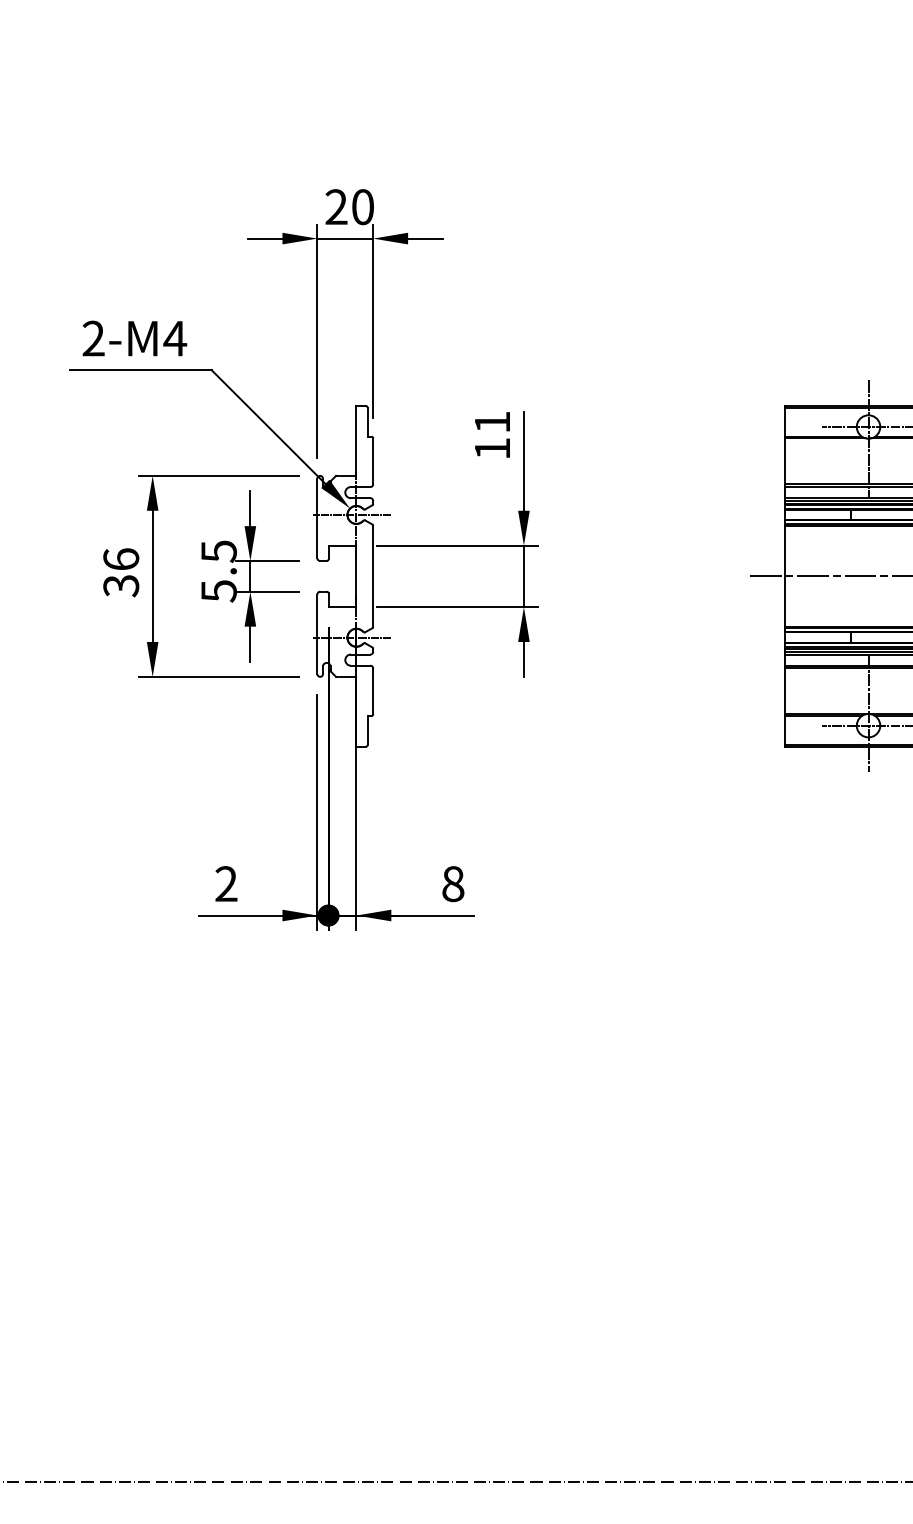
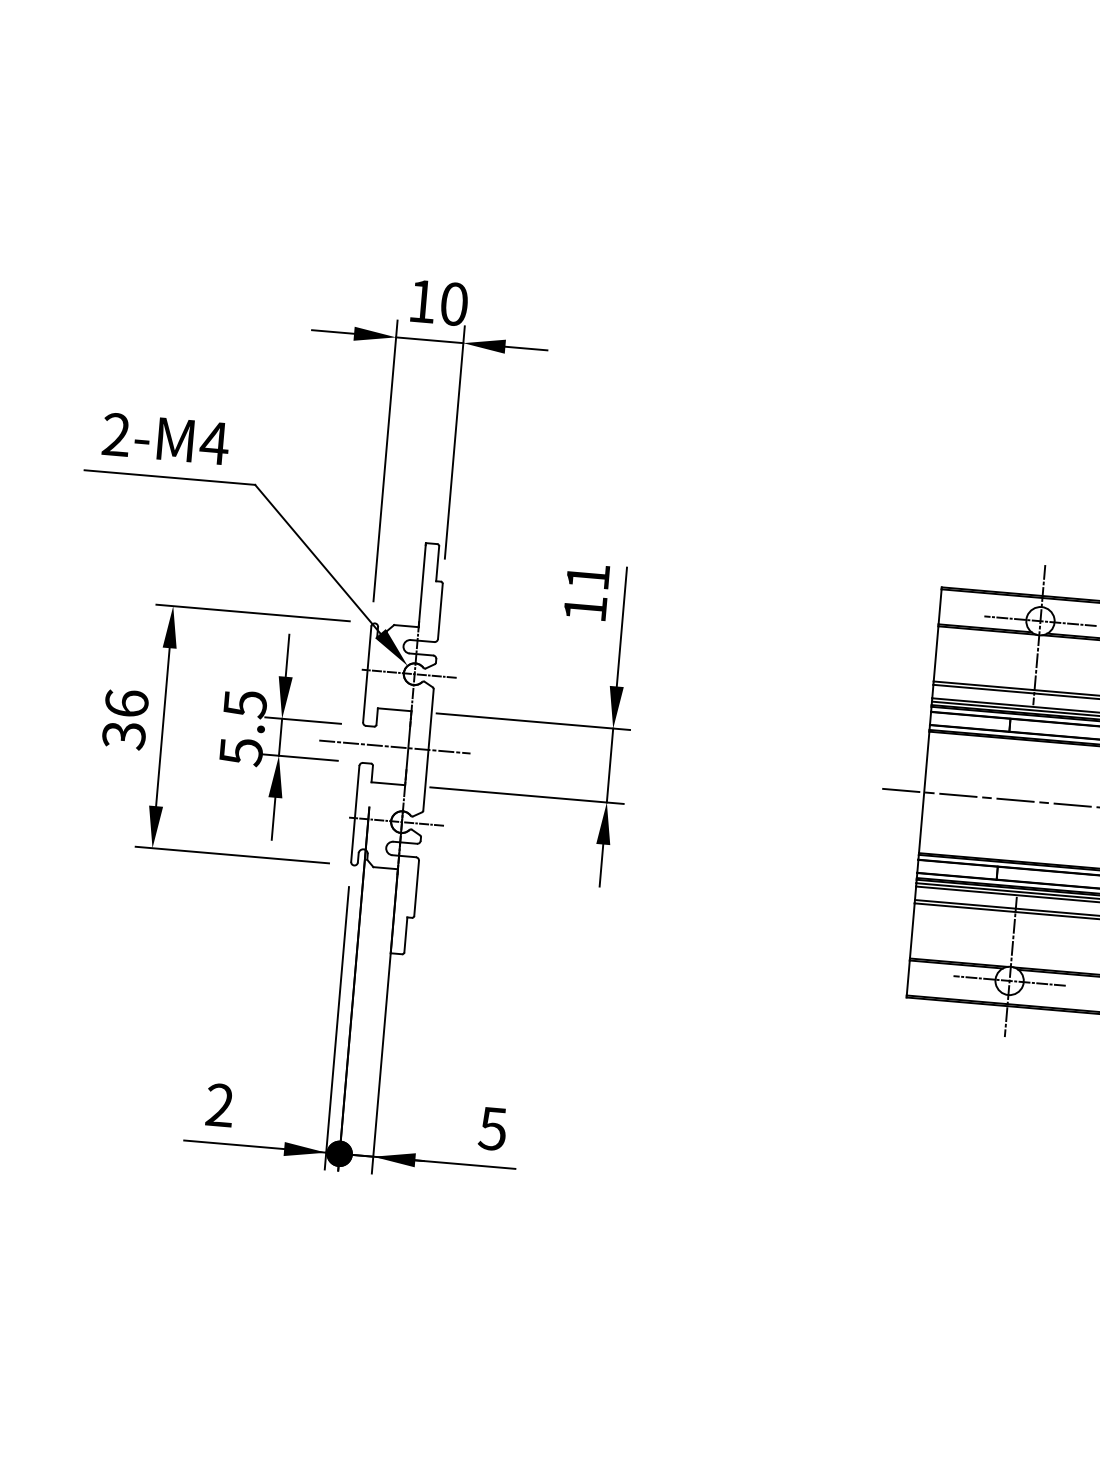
text: (336, 206) -> (422, 300), 20 -> 10
line: (345, 576) -> (395, 747), added
text: (452, 884) -> (492, 1129), 8 -> 5

